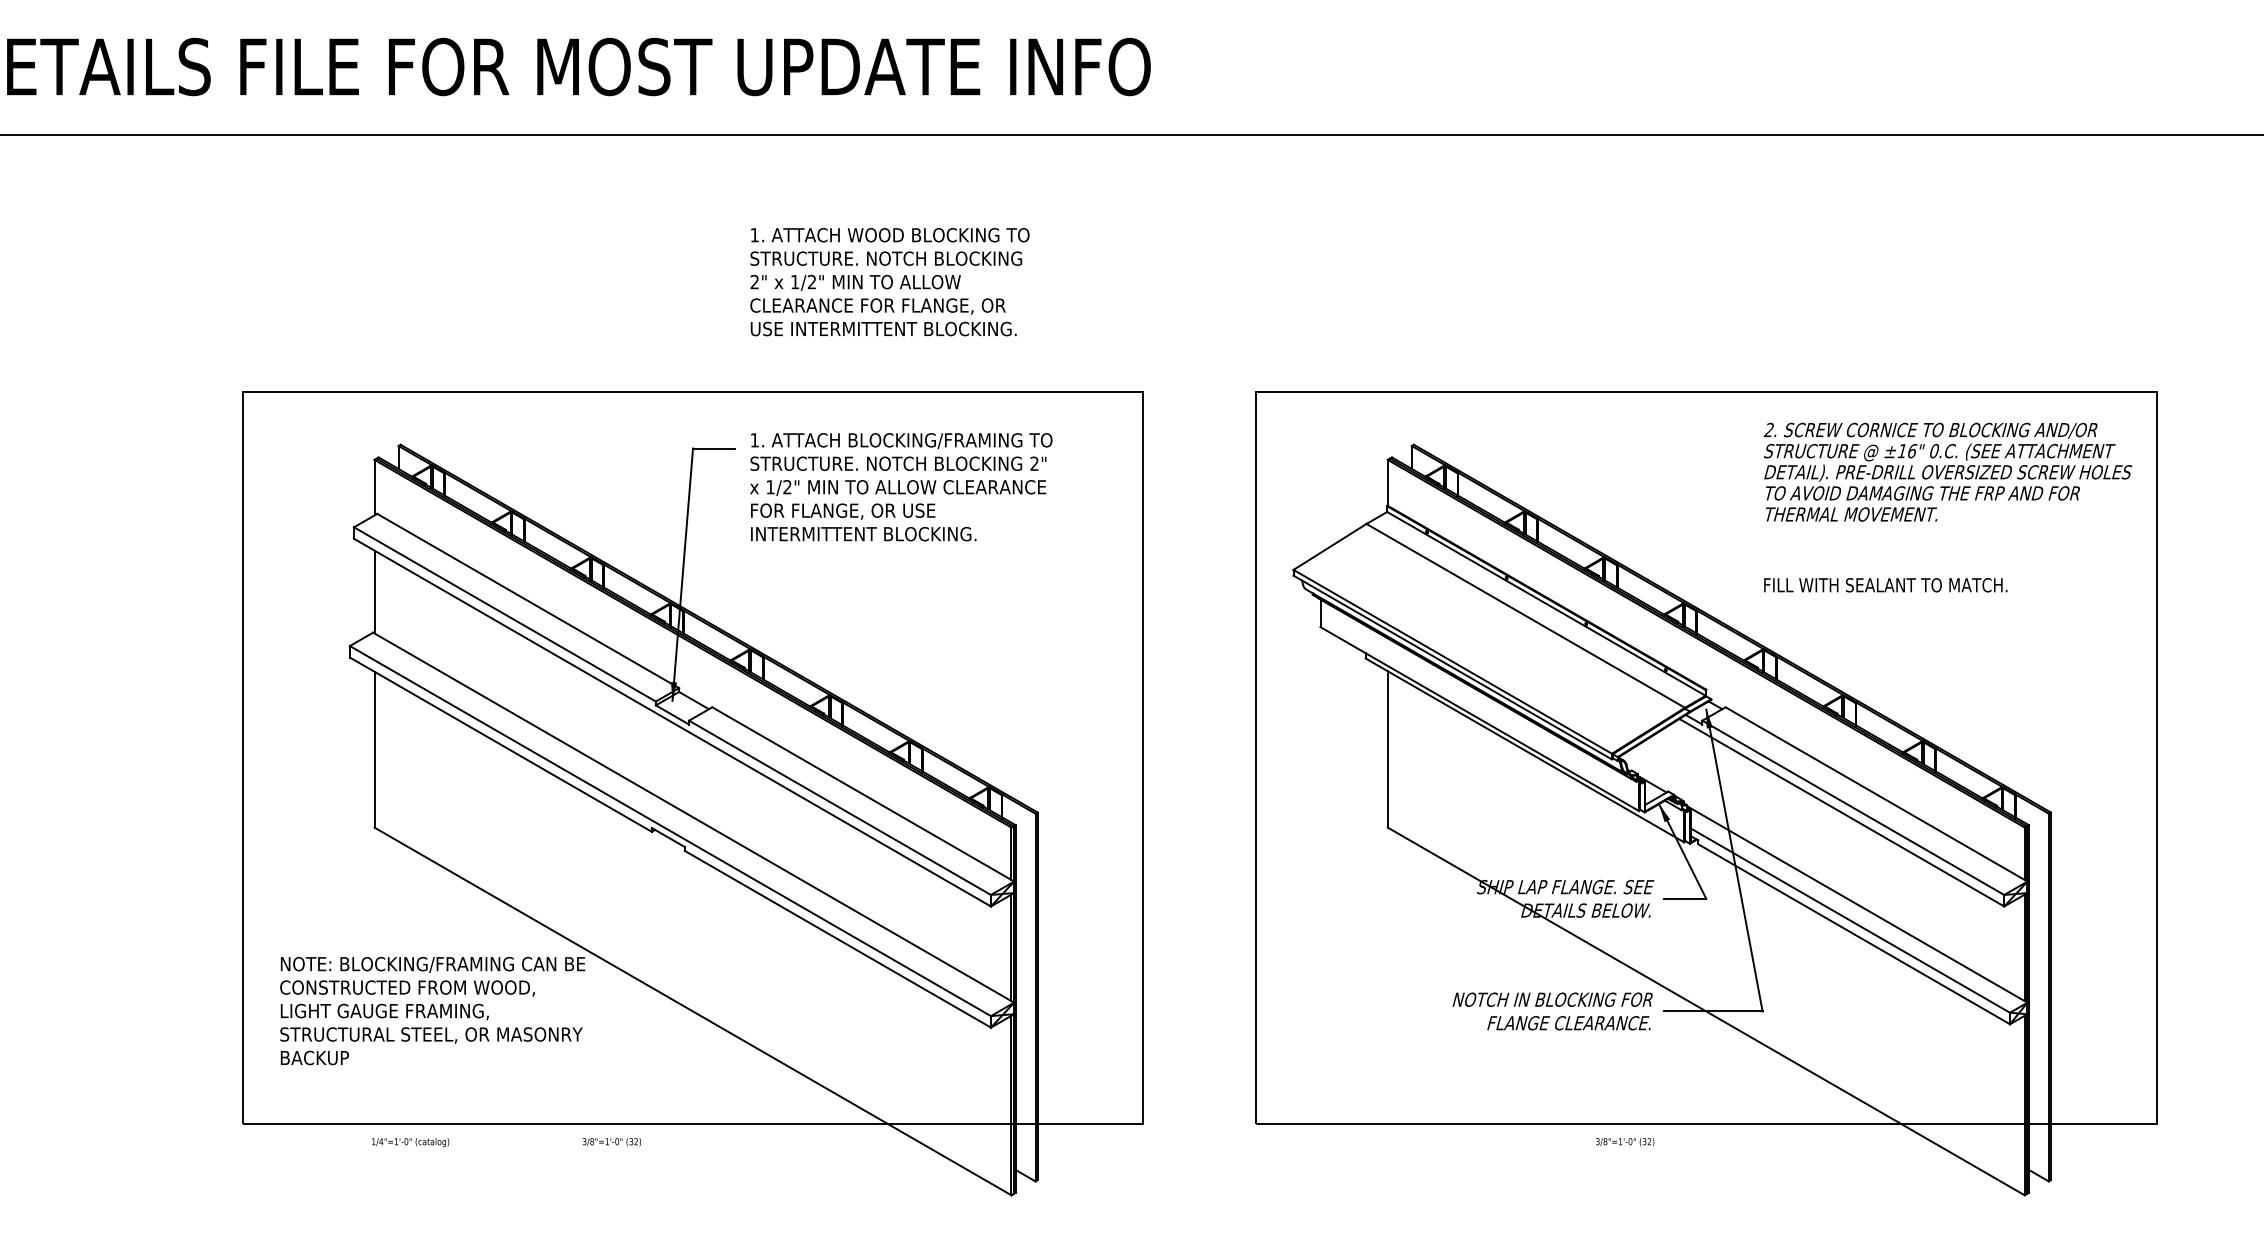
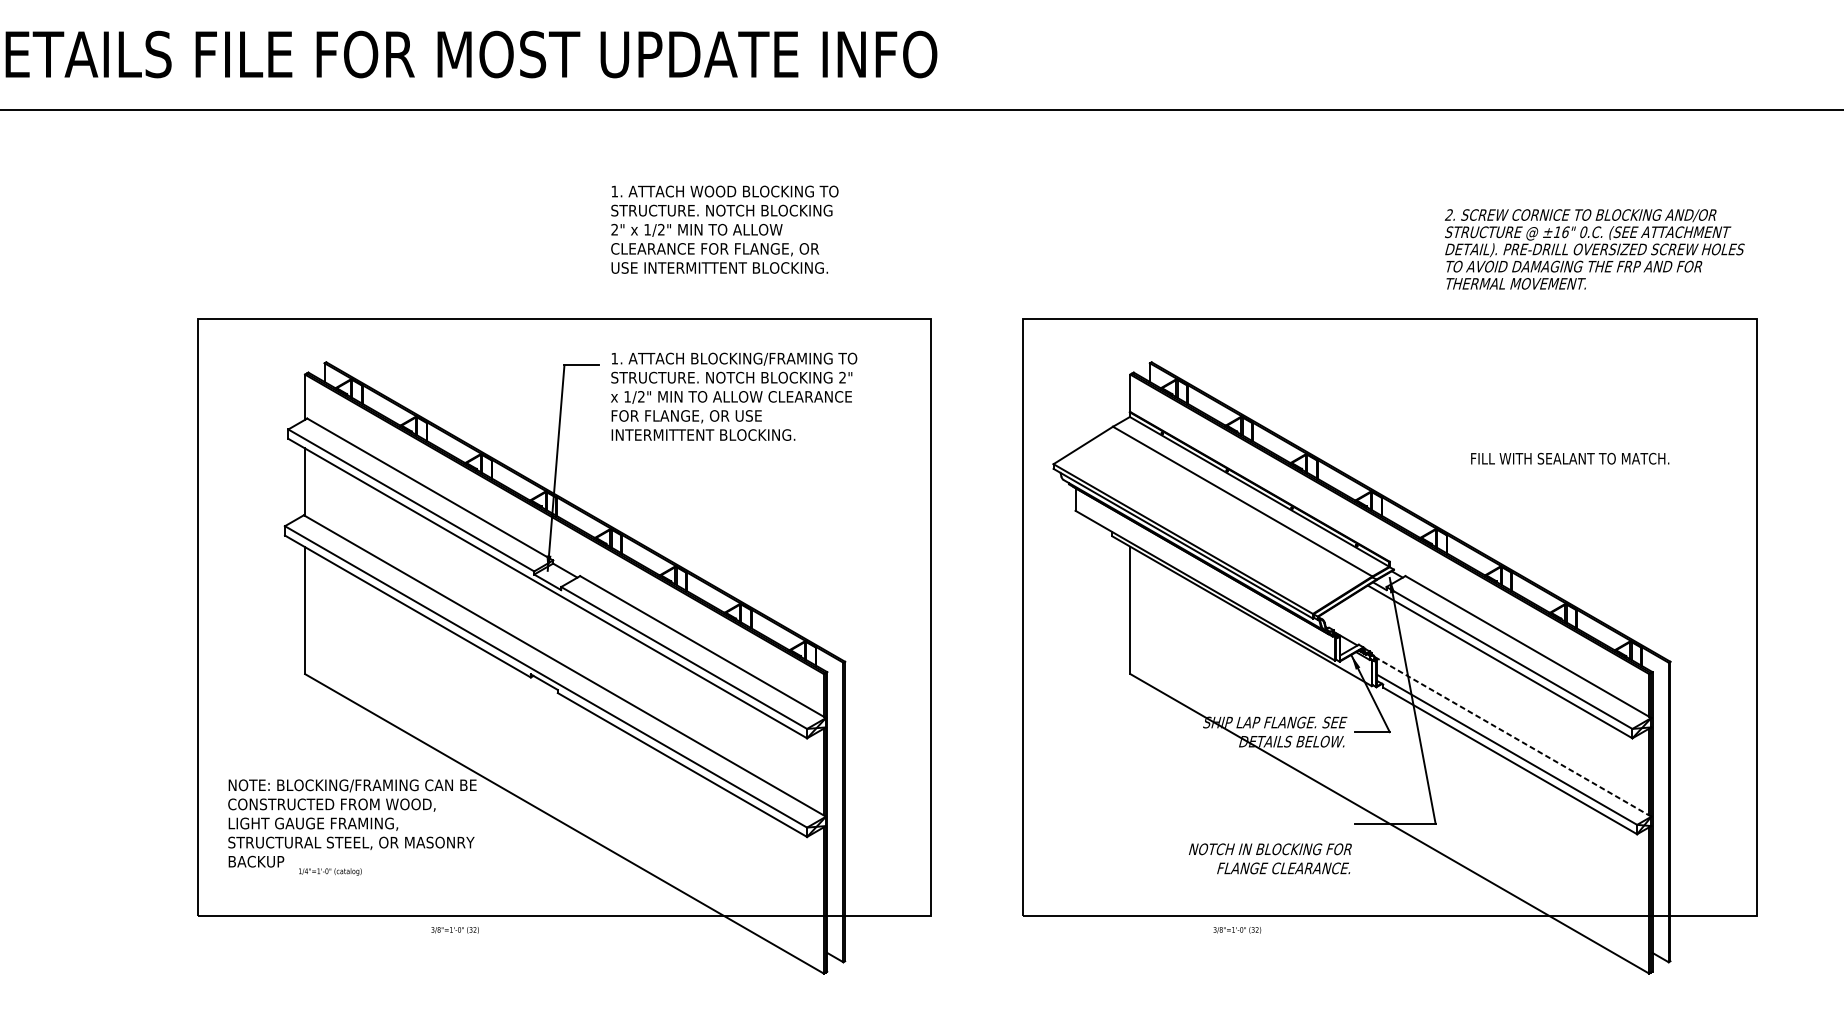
text: (1947, 471) -> (1594, 248), moved
text: (1885, 585) -> (1569, 458), moved
line: (1858, 904) -> (1513, 736), solid -> dashed
text: (1552, 1011) -> (1270, 858), moved
text: (410, 1142) -> (330, 871), moved
text: (611, 1142) -> (454, 930), moved
text: (1625, 1142) -> (1237, 930), moved

